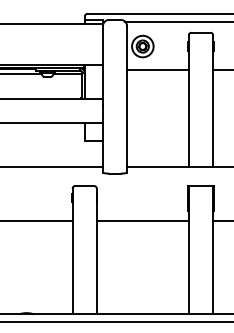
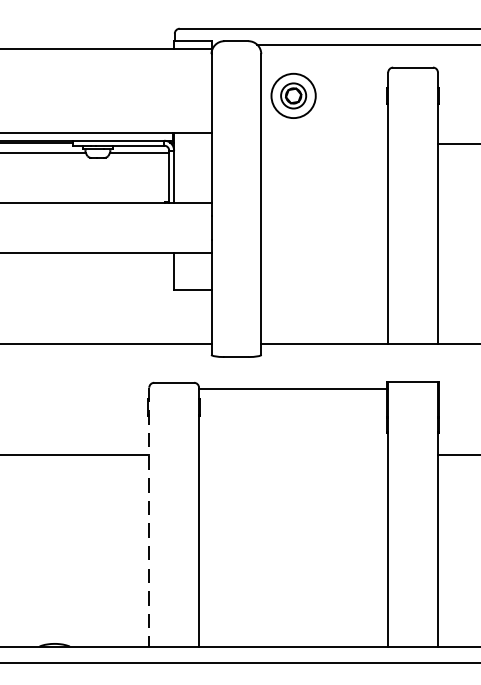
line: (157, 69) -> (323, 143), removed
line: (142, 221) -> (292, 389), moved
line: (72, 251) -> (149, 517), solid -> dashed

